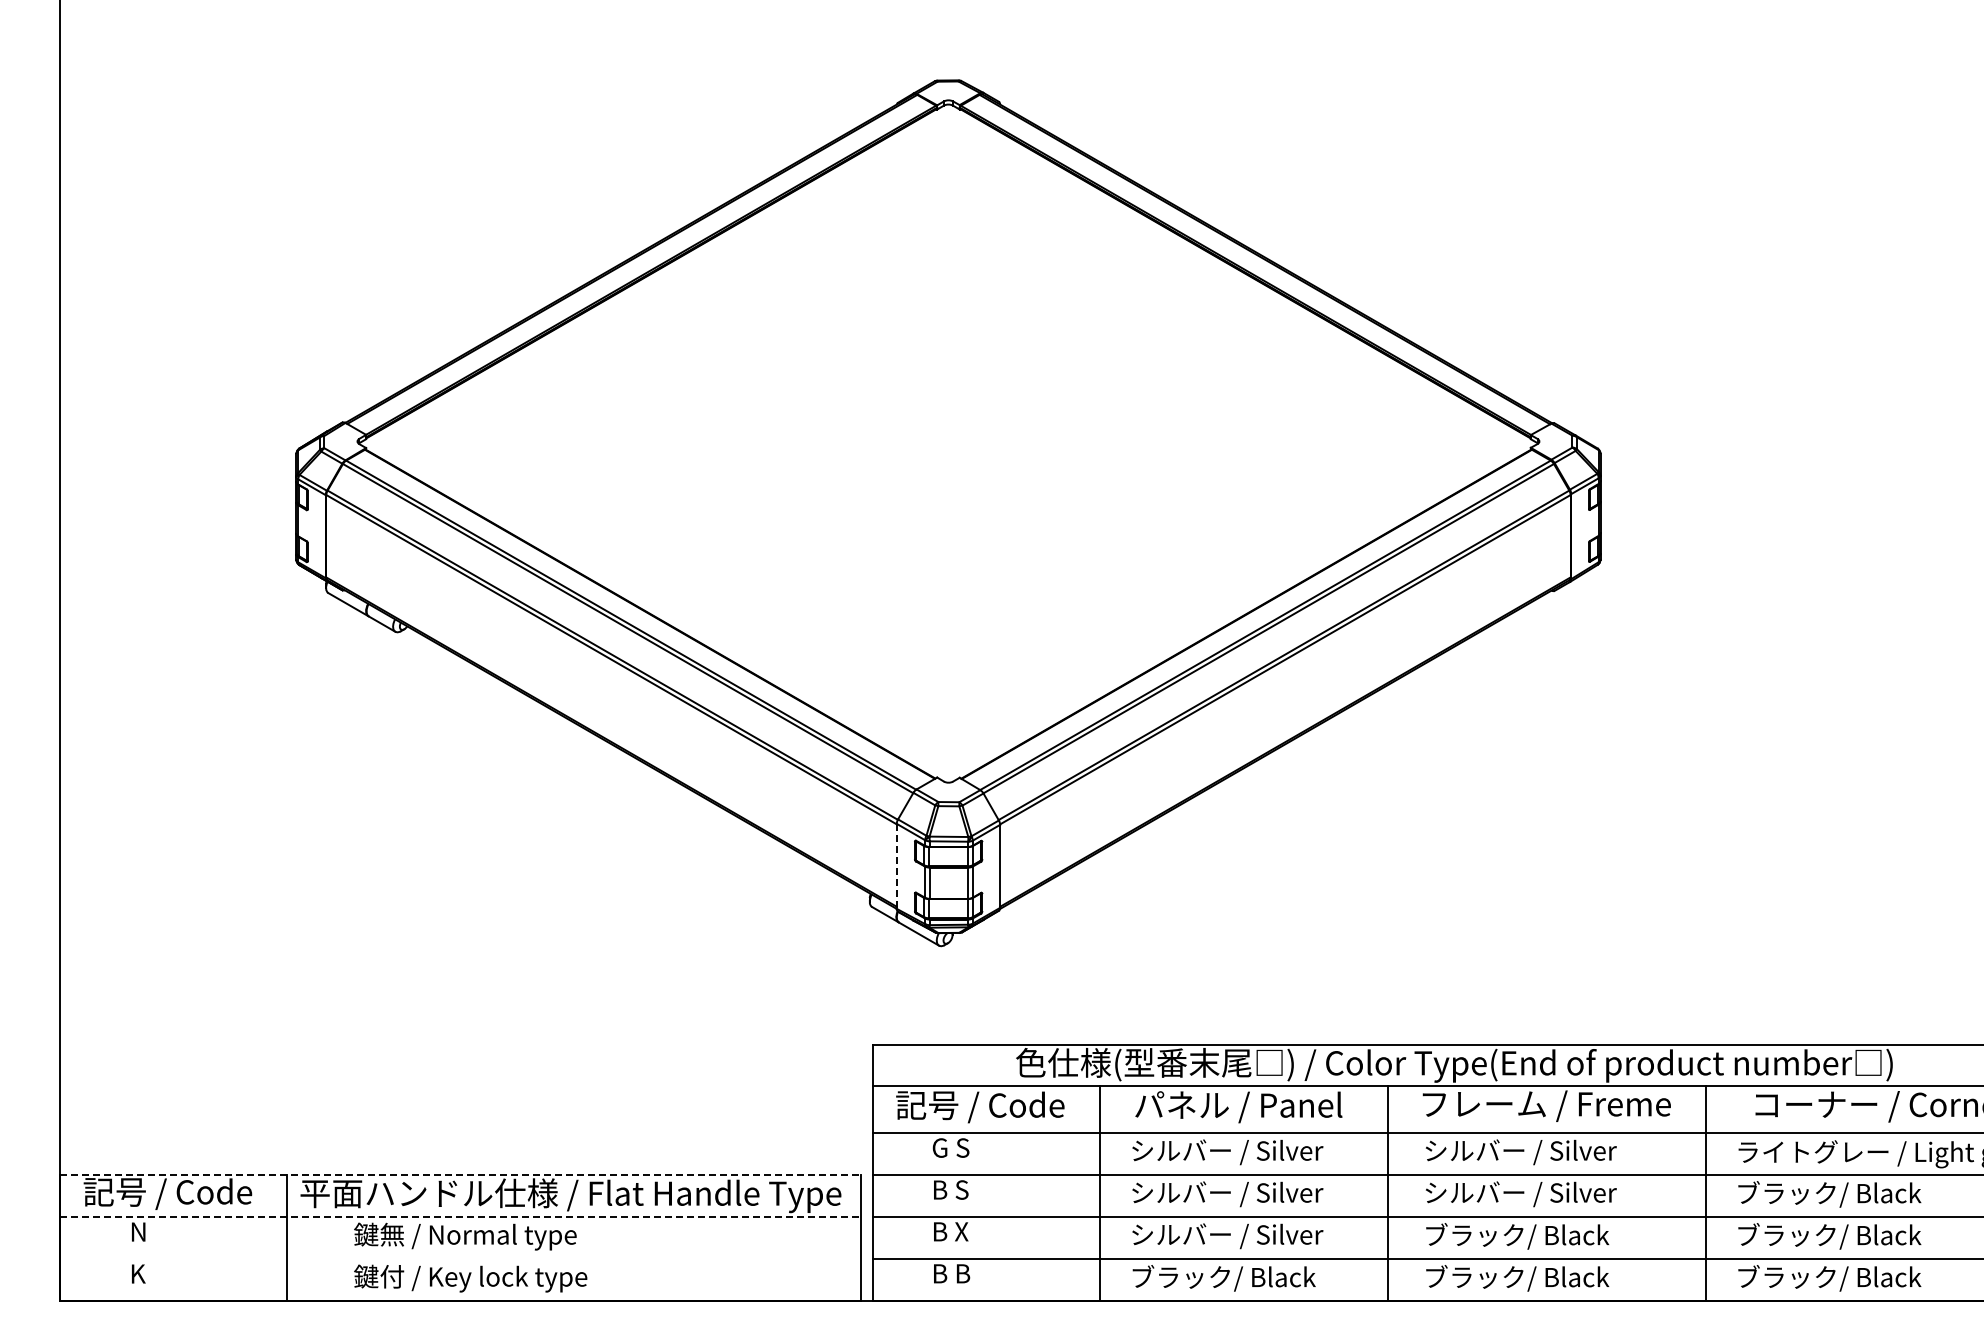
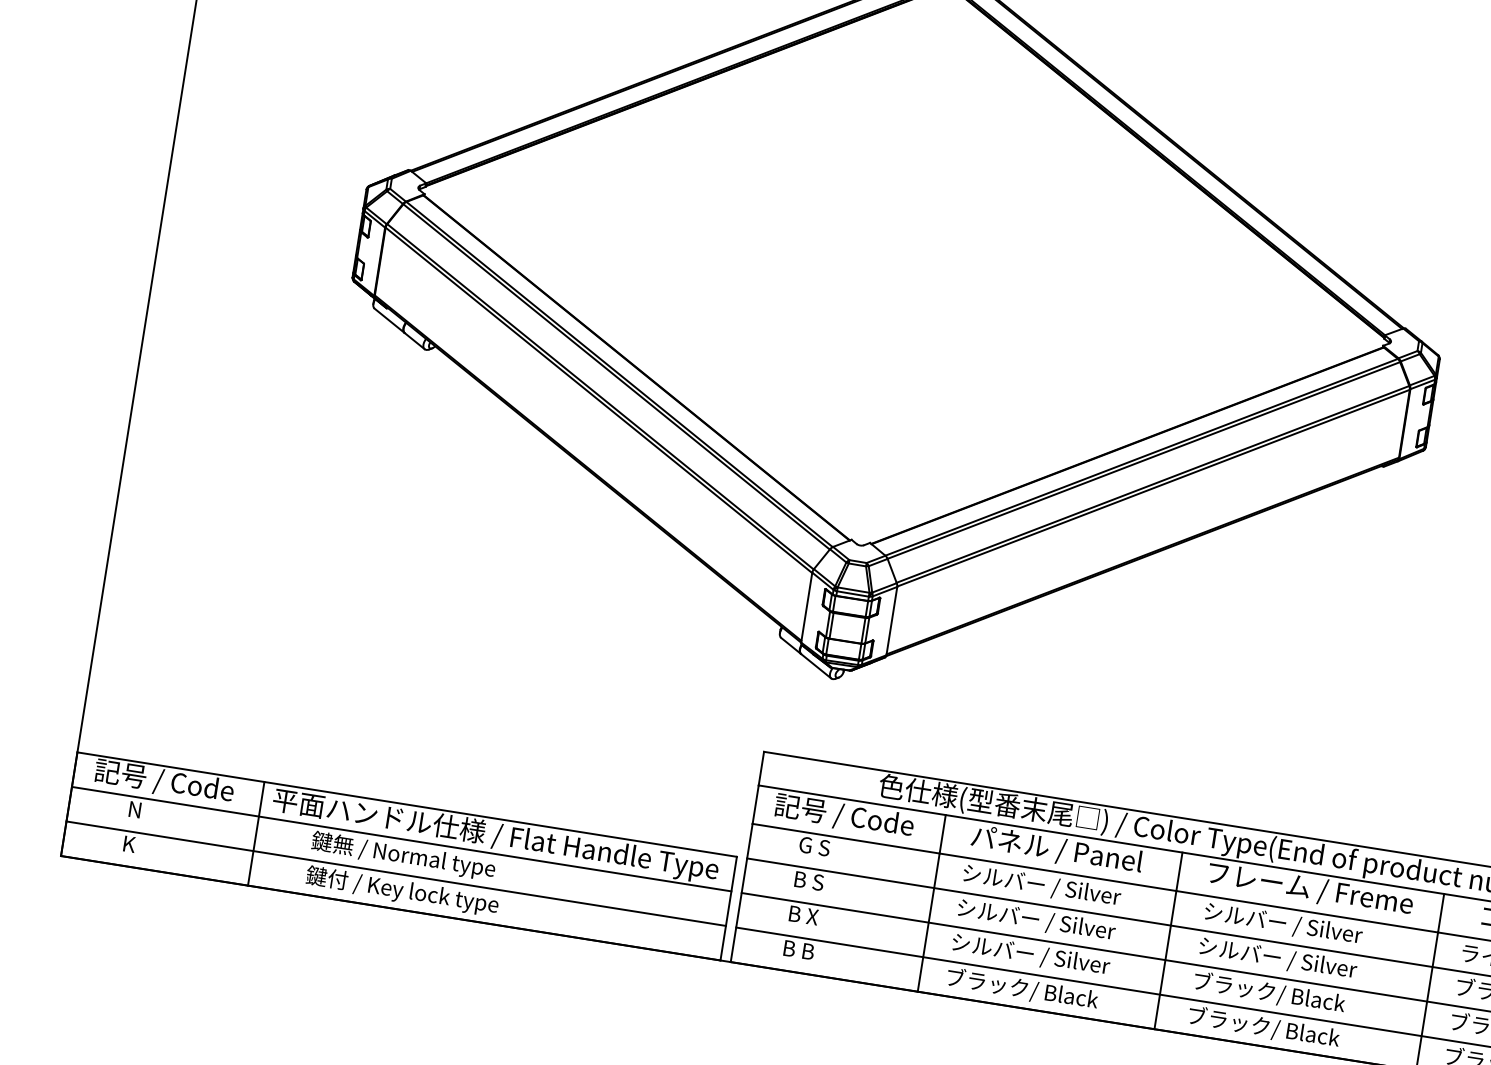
line: (896, 866) -> (806, 607), dashed -> solid
line: (460, 1174) -> (407, 804), dashed -> solid
line: (460, 1216) -> (402, 838), dashed -> solid
line: (459, 1258) -> (395, 873), added

